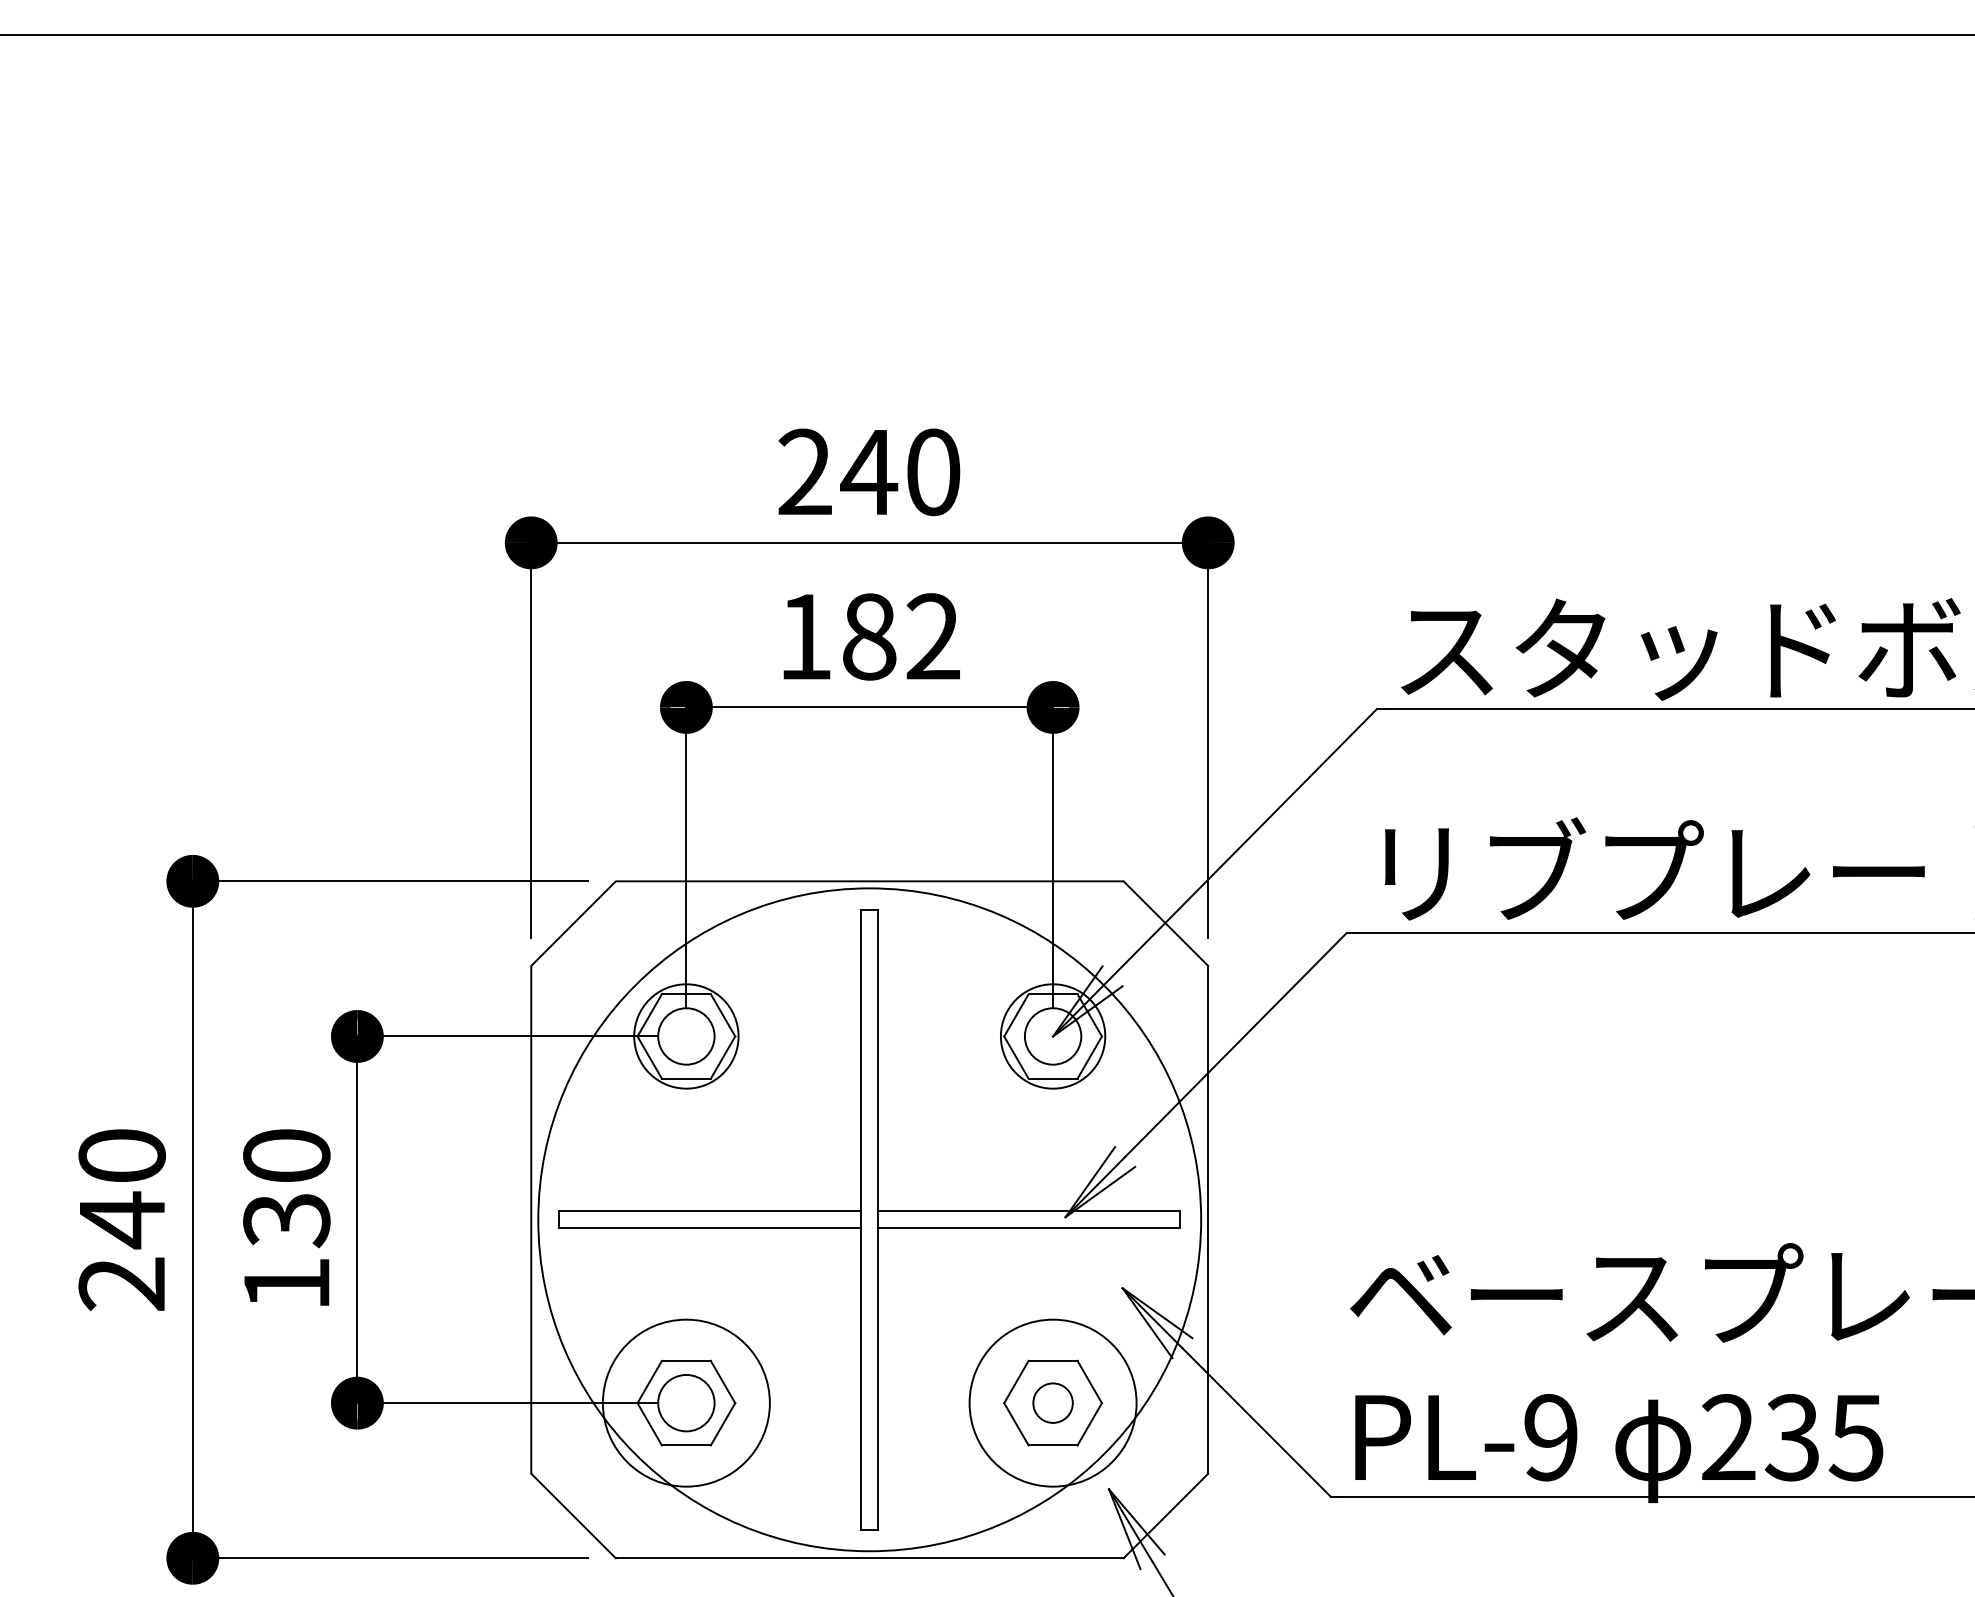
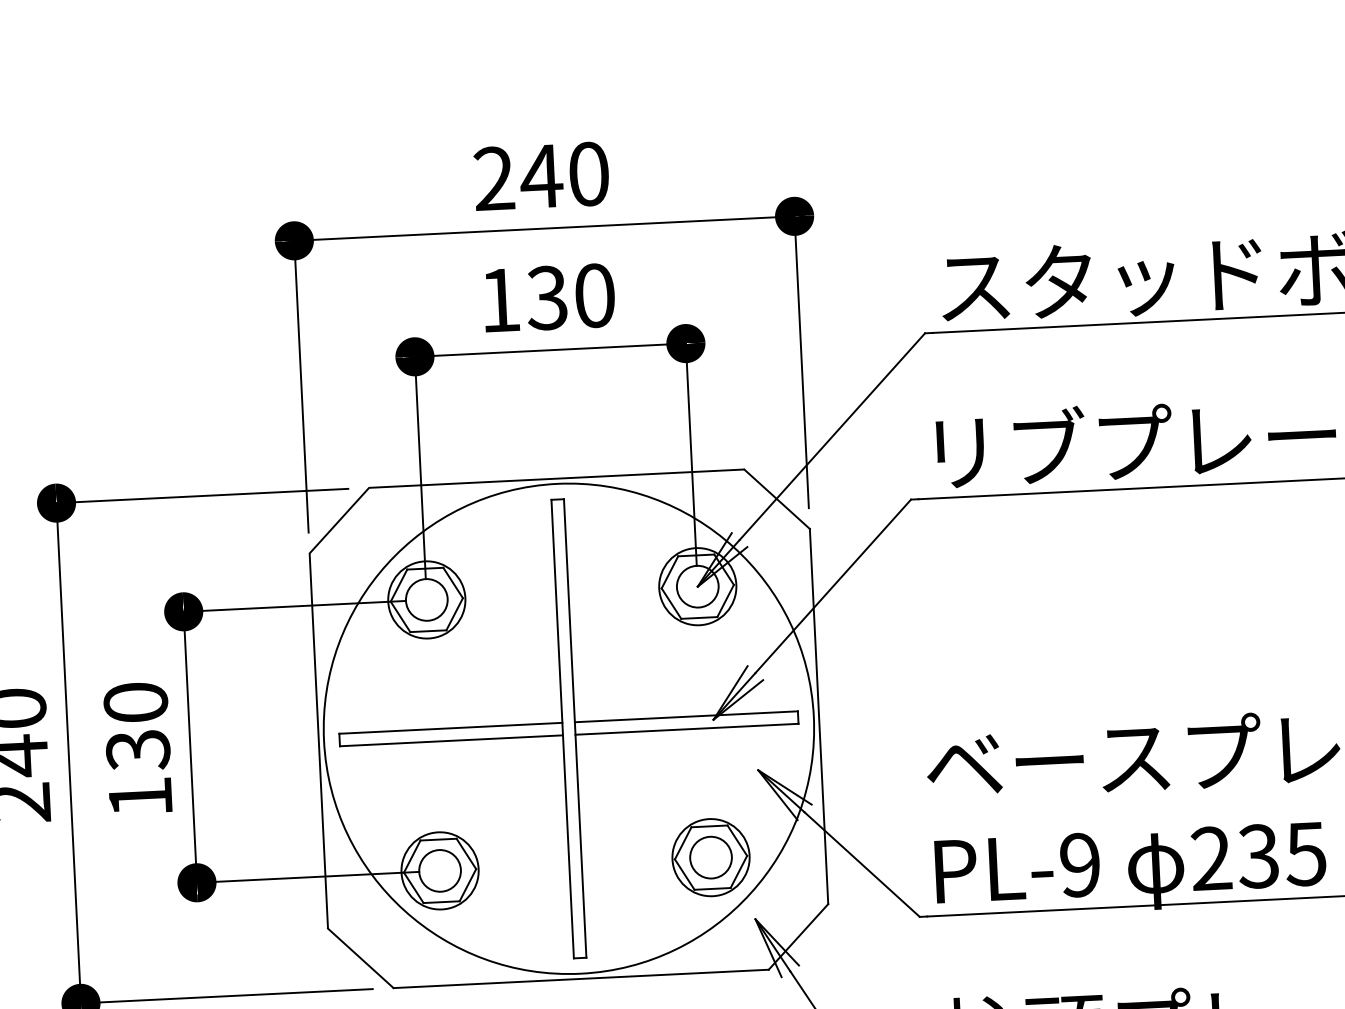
text: (900, 636) -> (570, 296), 182 -> 130
circle: (686, 1402) -> (440, 870), size x0.62
circle: (1052, 1402) -> (710, 857), size x0.62
circle: (1052, 1402) -> (710, 857), size x1.43

